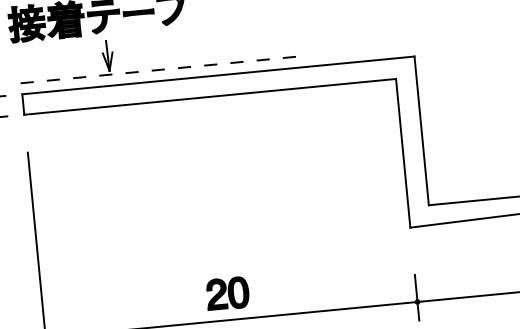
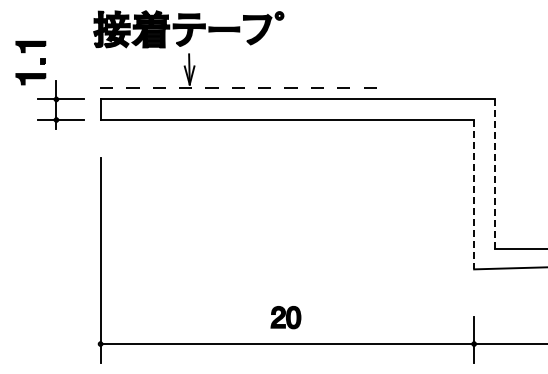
line: (421, 131) -> (494, 174), solid -> dashed
line: (403, 153) -> (474, 194), solid -> dashed
part: (227, 293) -> (285, 317), size x0.7

